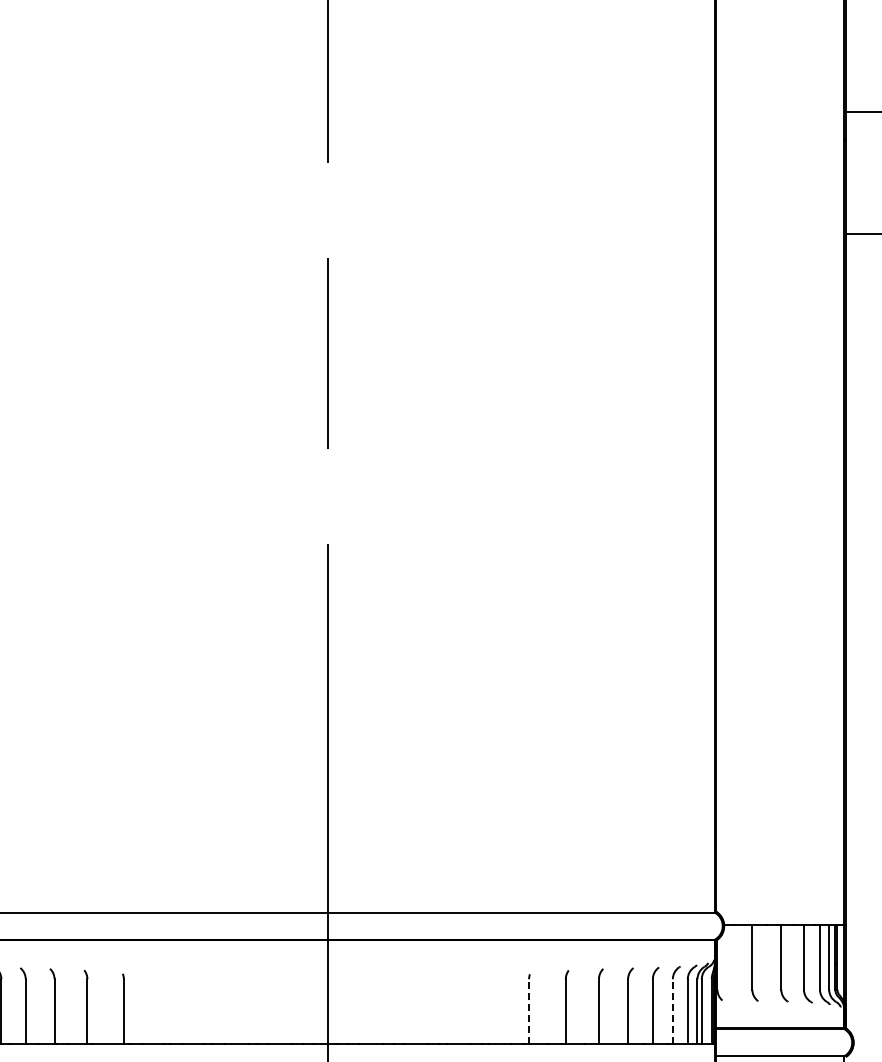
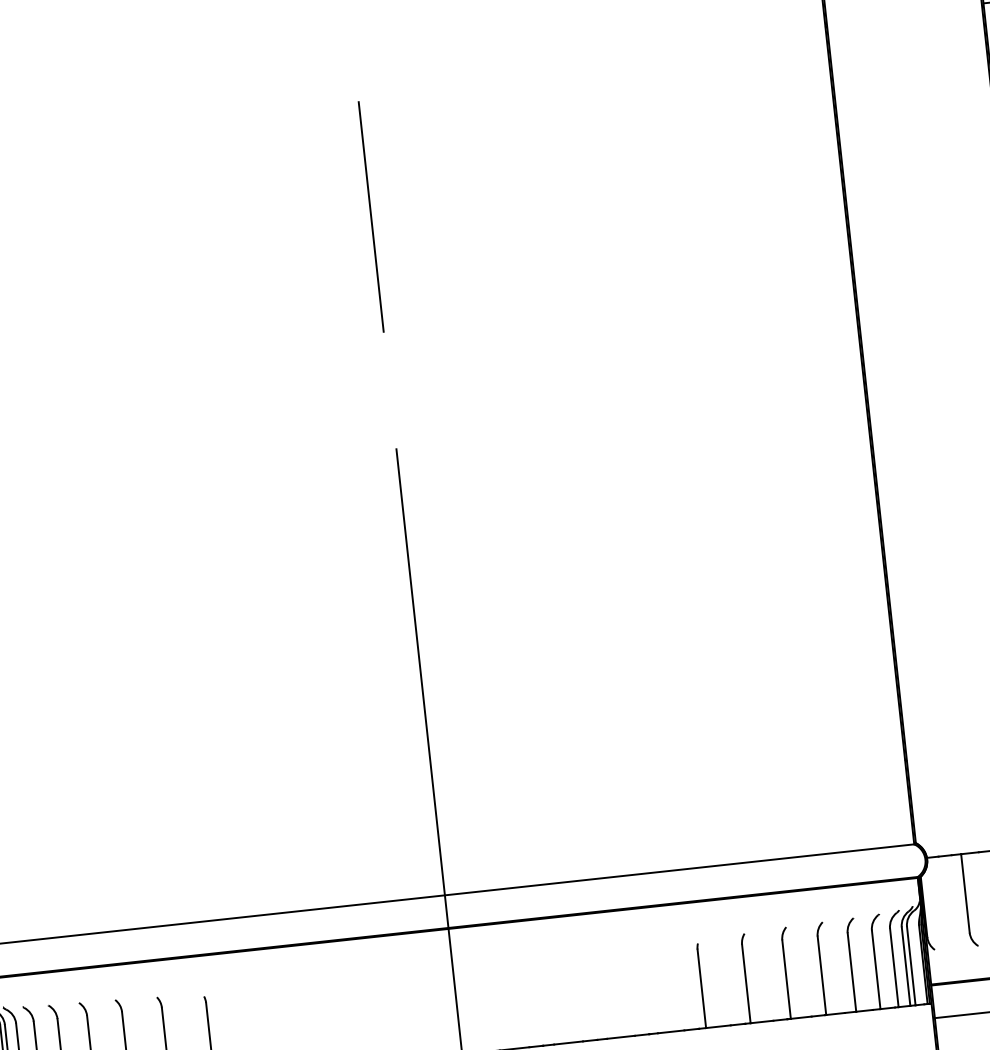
line: (529, 1011) -> (702, 988), dashed -> solid
line: (672, 1011) -> (875, 969), dashed -> solid

